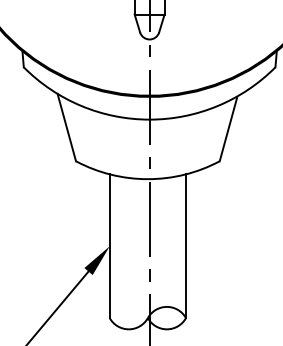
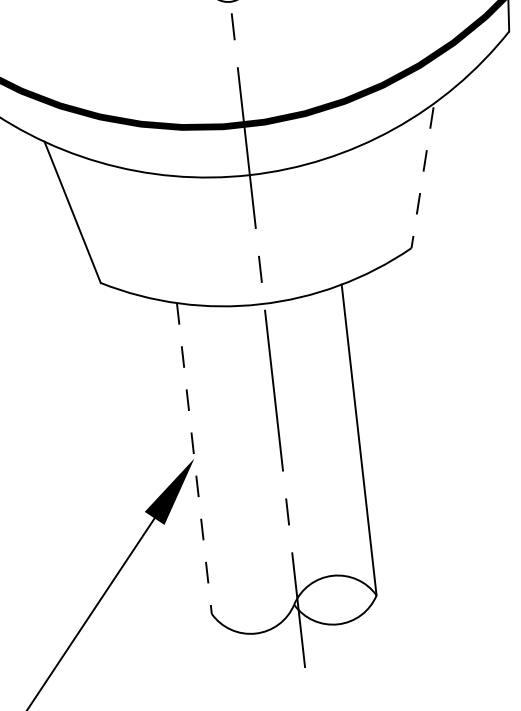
line: (228, 129) -> (422, 177), solid -> dashed
line: (109, 246) -> (193, 459), solid -> dashed

